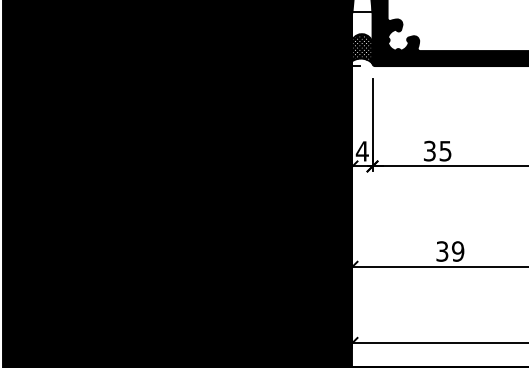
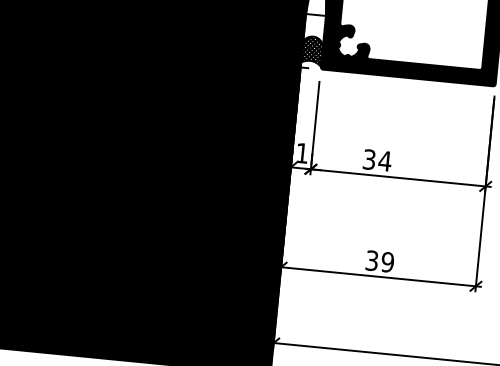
text: (361, 151) -> (301, 153), 4 -> 1
text: (445, 151) -> (384, 161), 35 -> 34

